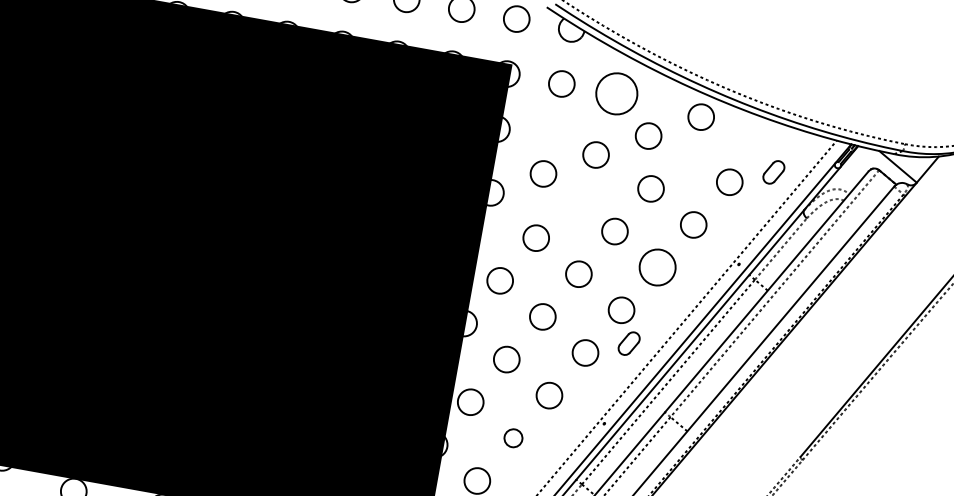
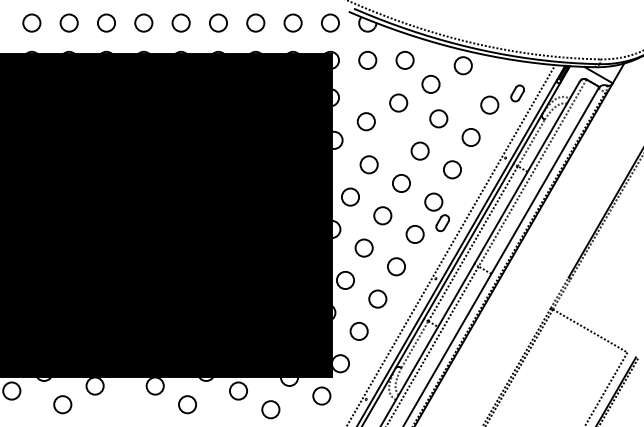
circle: (615, 93) -> (404, 60), size x0.62
circle: (657, 267) -> (452, 169), size x0.71
circle: (513, 437) -> (377, 298), size x1.43

